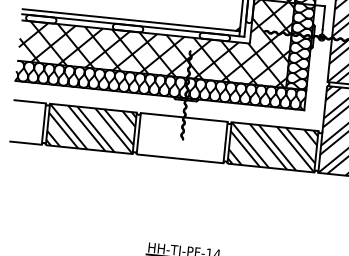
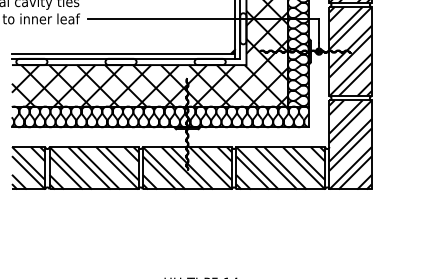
hatch: (27, 121) -> (28, 167), added
hatch: (181, 137) -> (186, 167), added

